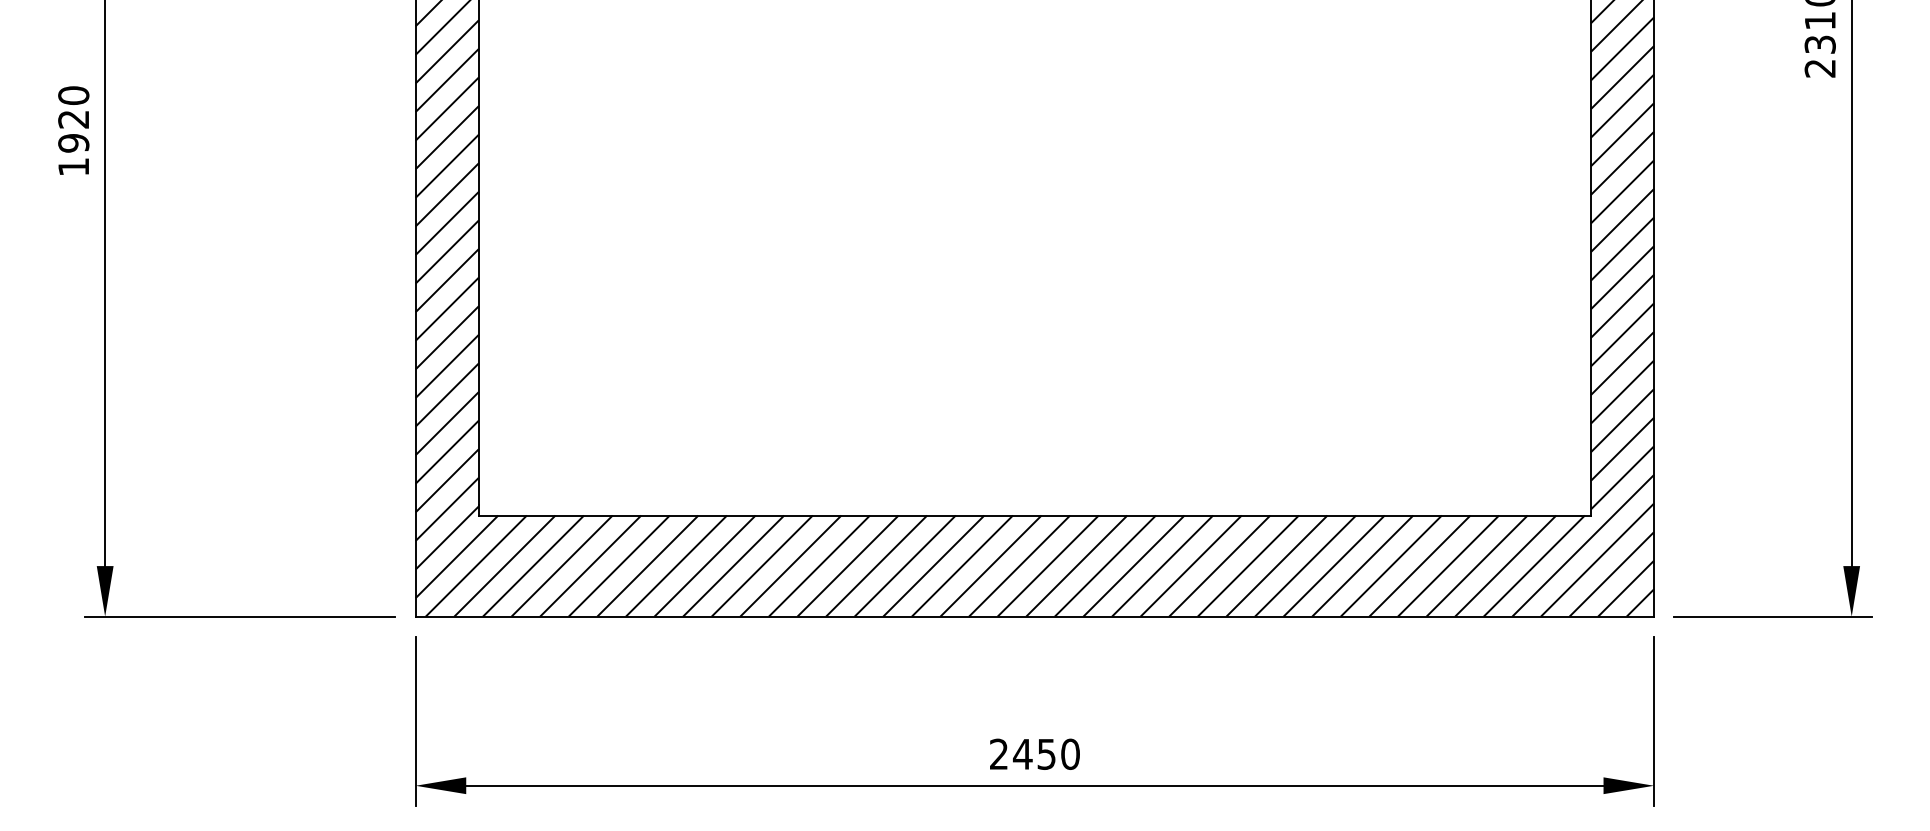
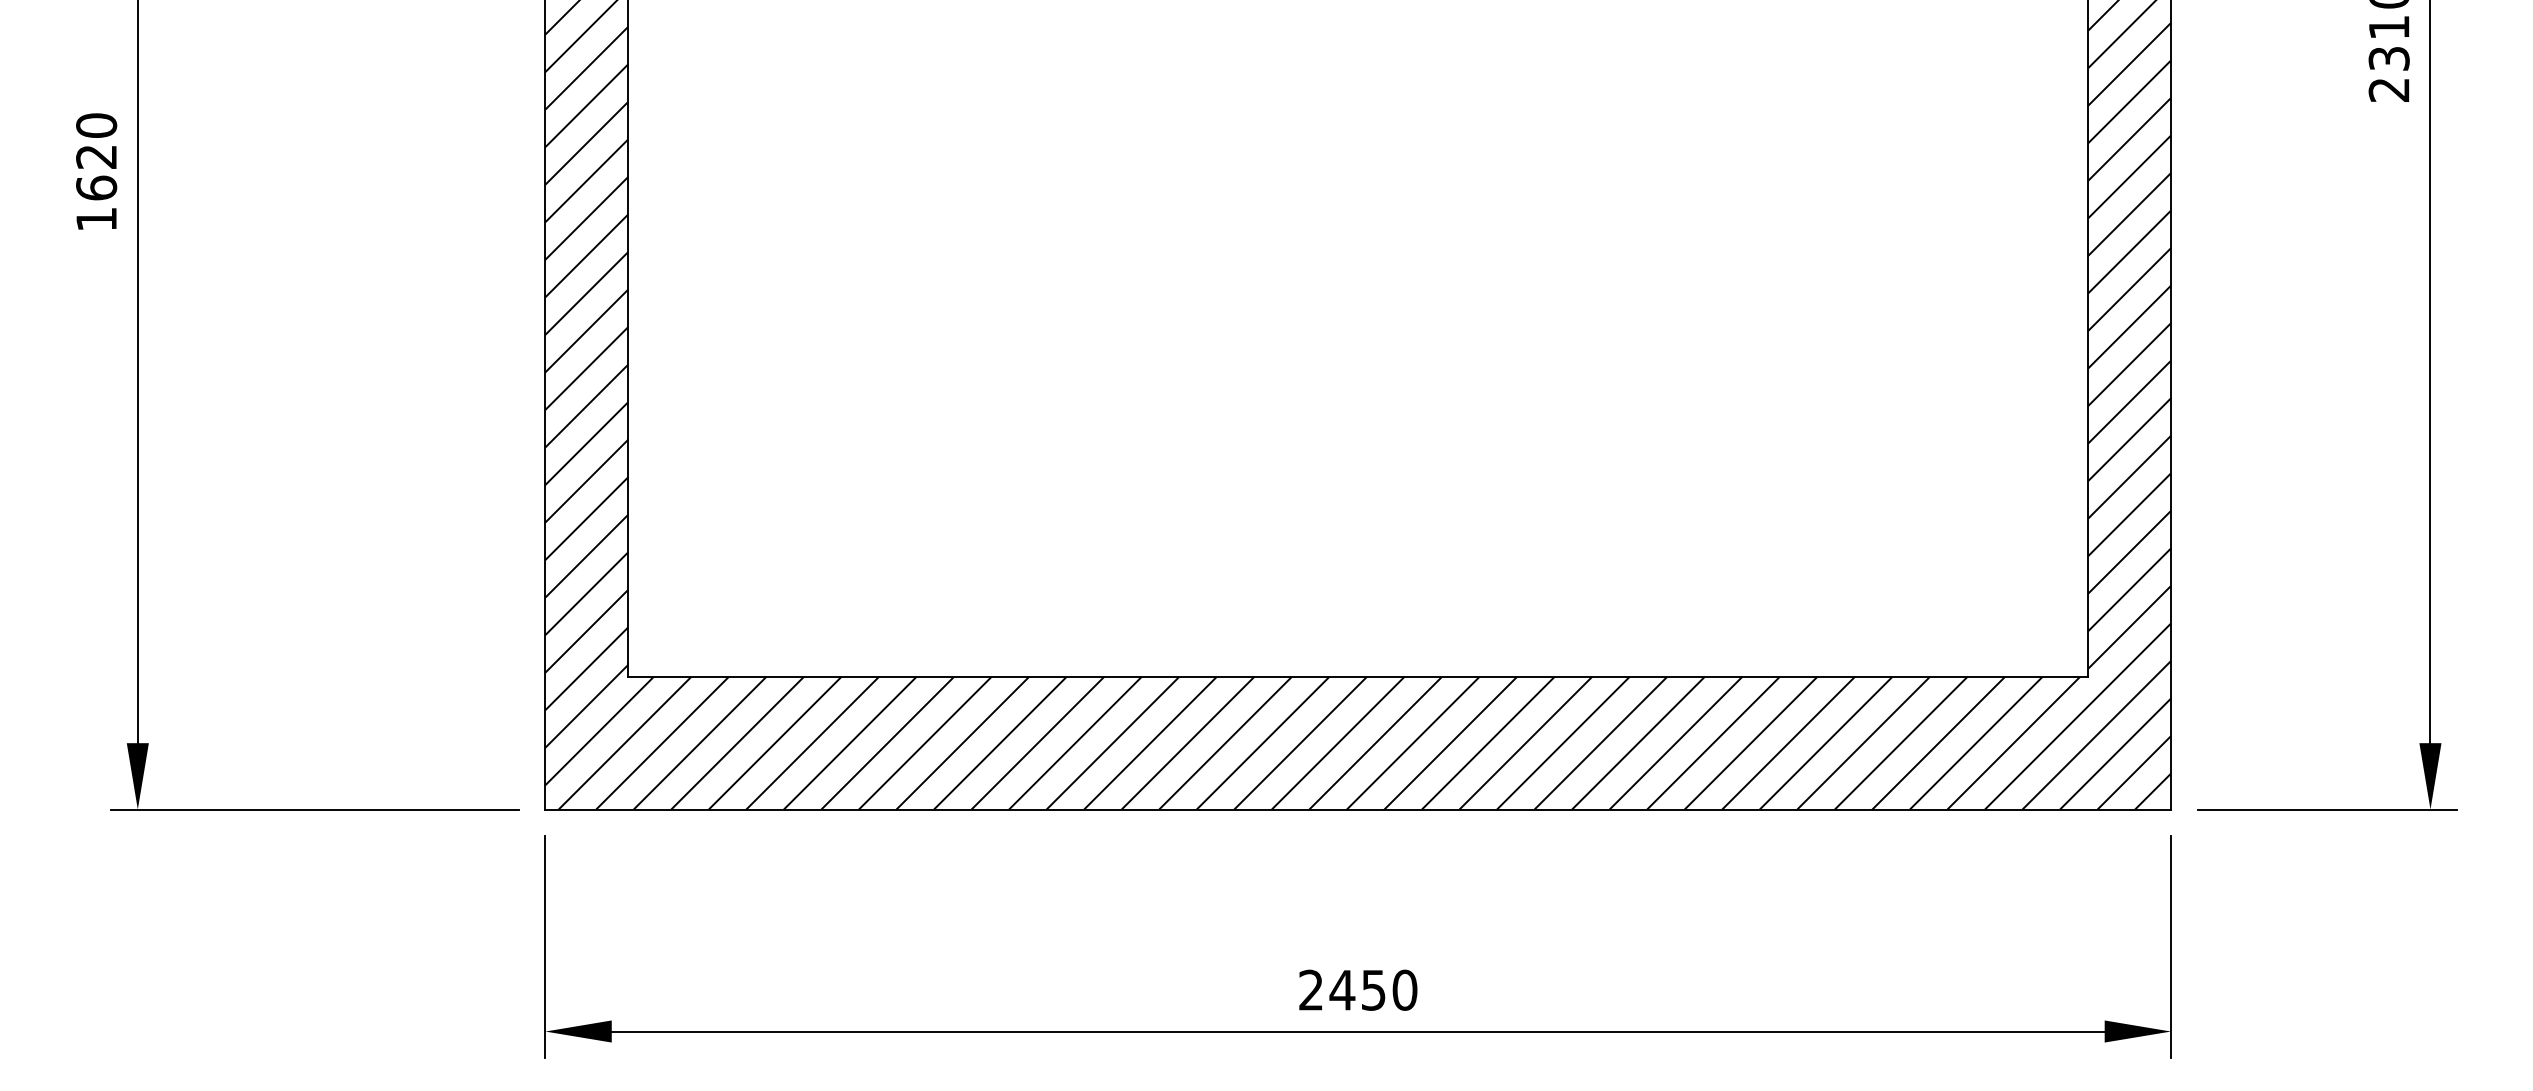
text: (73, 142) -> (96, 187), 1920 -> 1620

